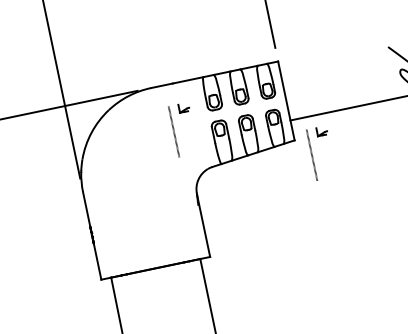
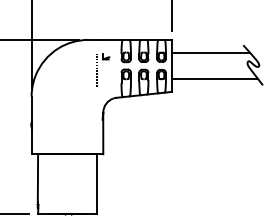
line: (340, 69) -> (210, 53), added
part: (312, 151) -> (181, 101), removed

